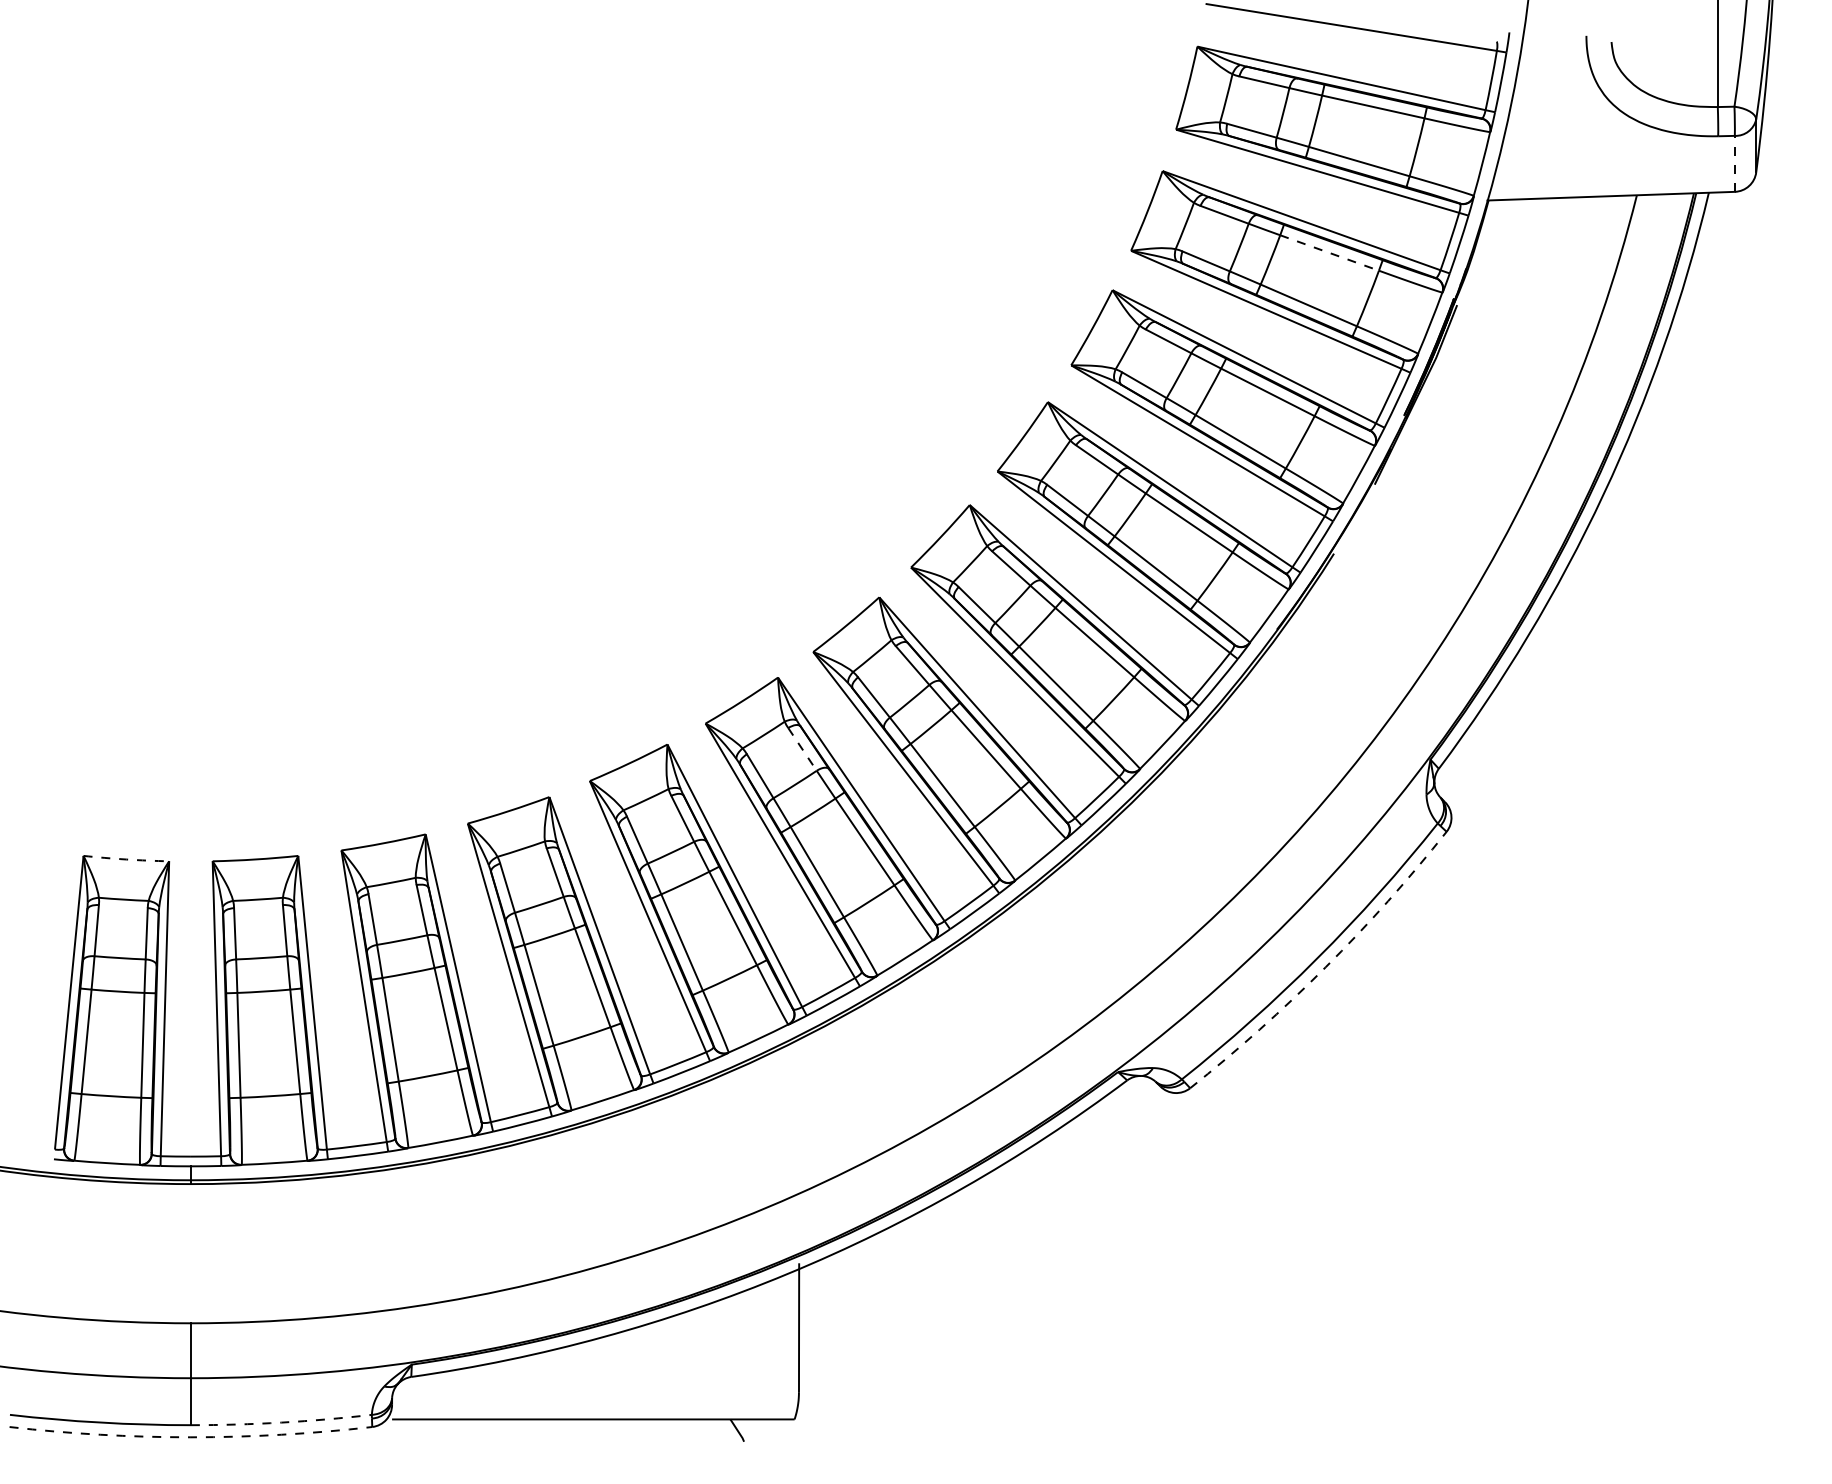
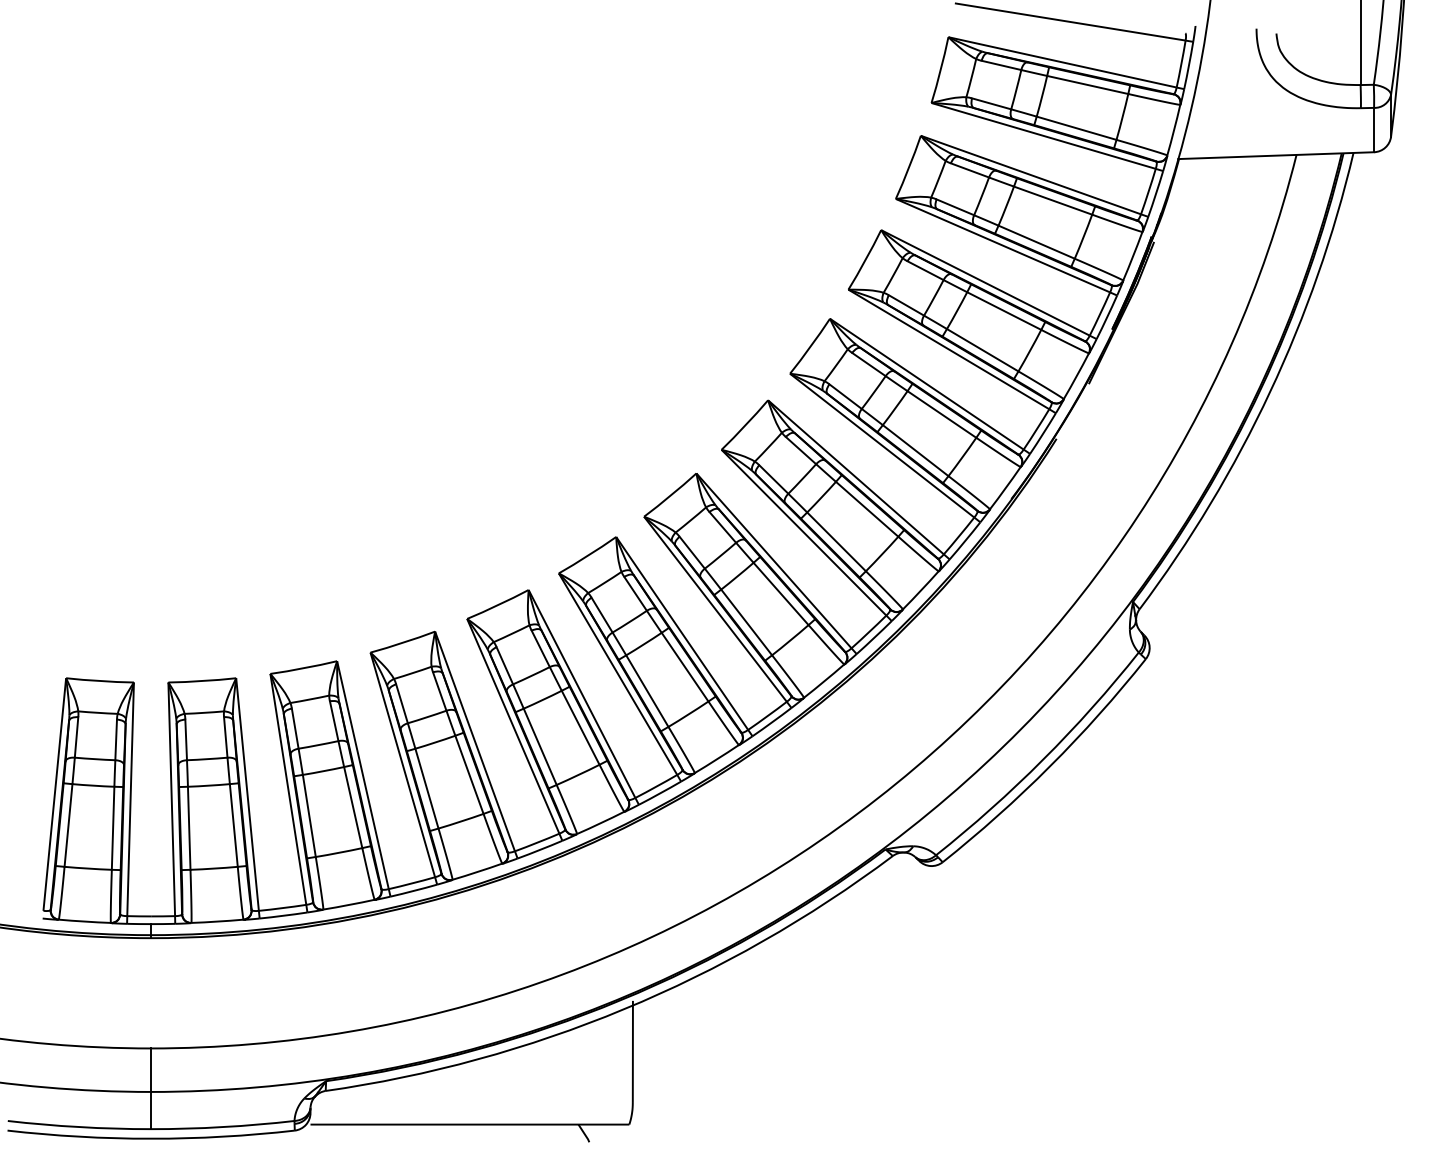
line: (1734, 163) -> (1373, 129), dashed -> solid
line: (1330, 253) -> (1053, 201), dashed -> solid
line: (802, 749) -> (635, 593), dashed -> solid
arc: (126, 859) -> (100, 681), dashed -> solid
arc: (1325, 967) -> (1049, 766), dashed -> solid
arc: (281, 1422) -> (222, 1127), dashed -> solid
arc: (190, 1437) -> (150, 1138), dashed -> solid

